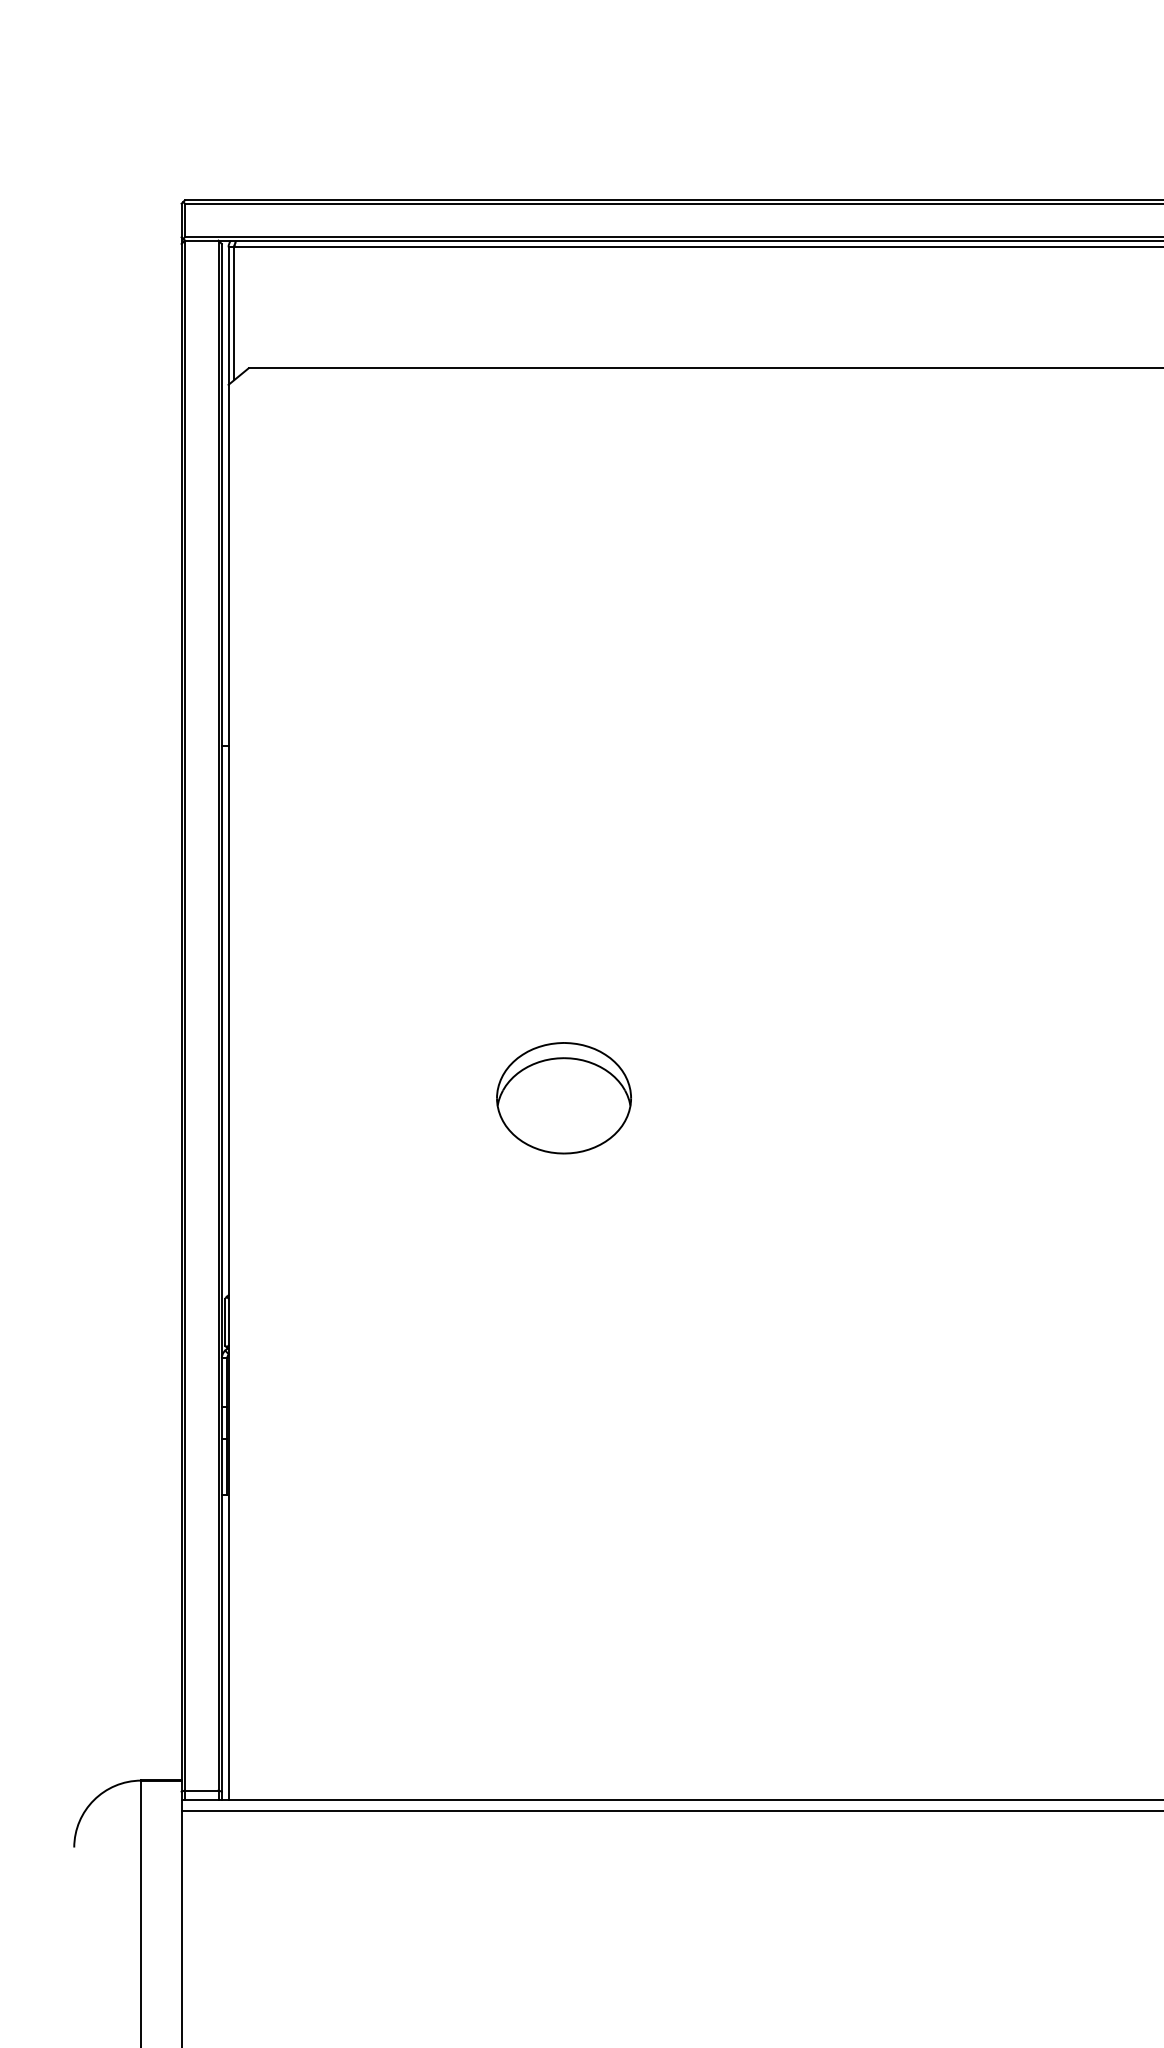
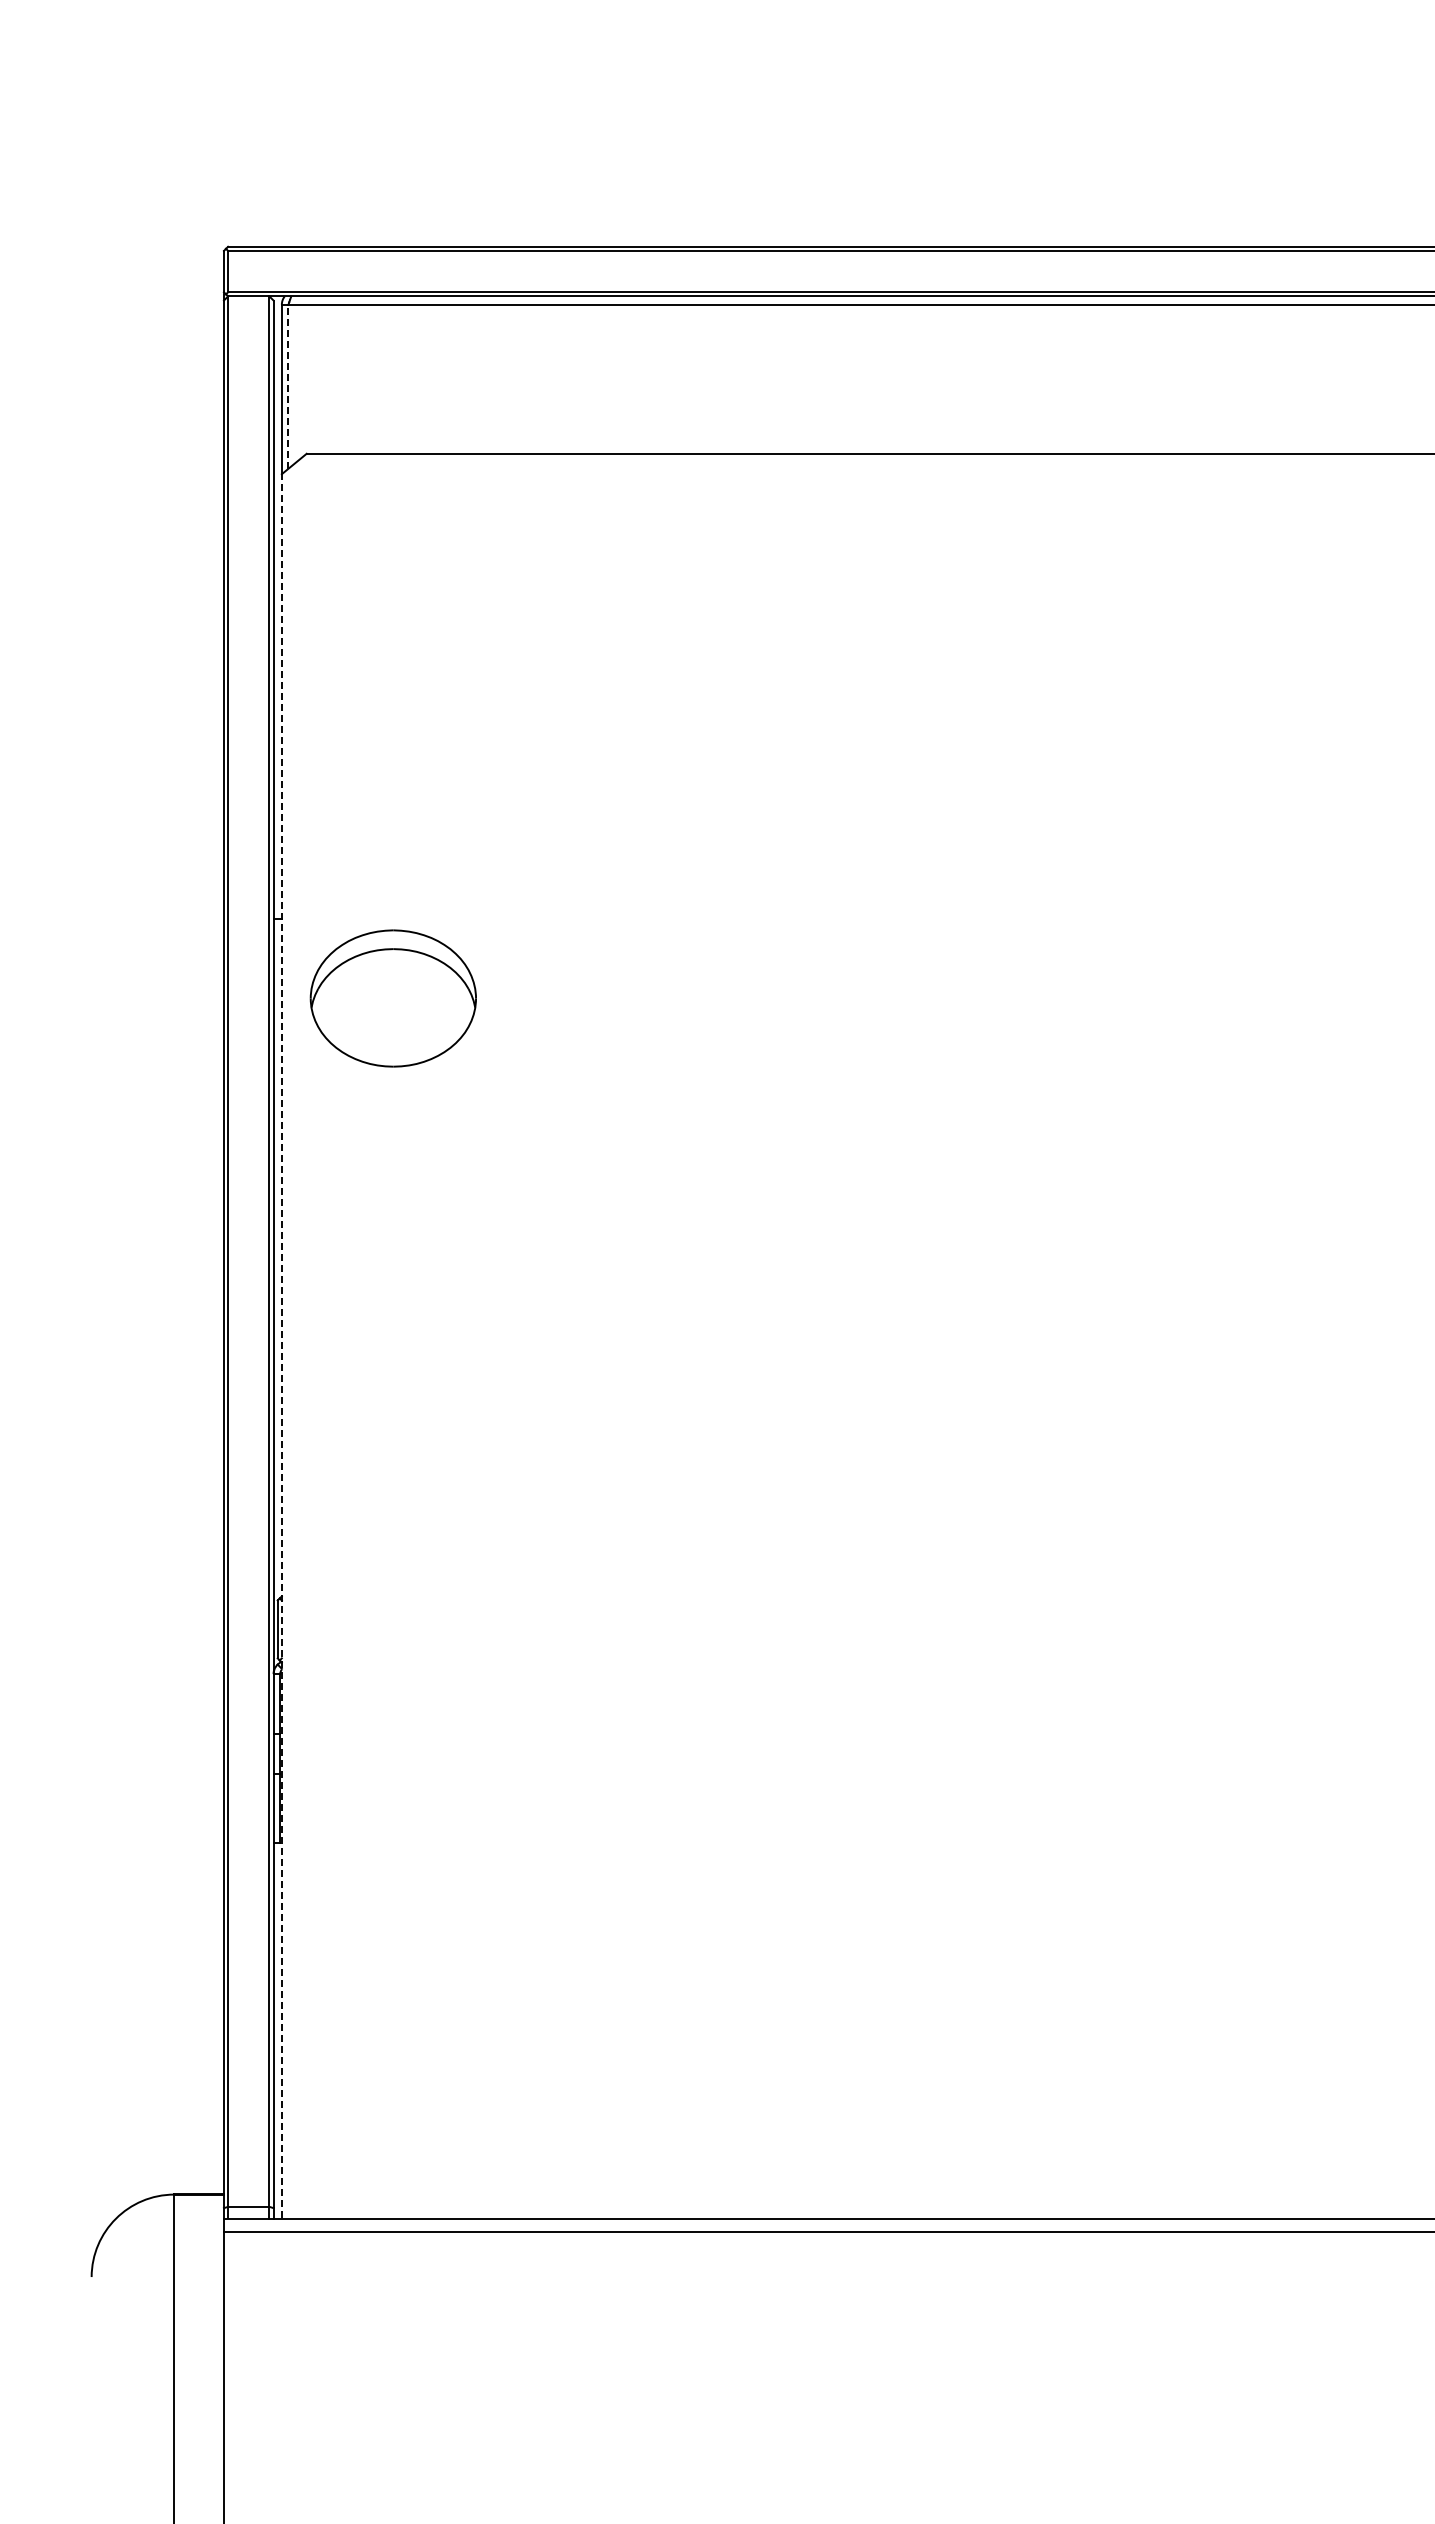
line: (233, 313) -> (288, 386), solid -> dashed
line: (228, 1091) -> (281, 1345), solid -> dashed
part: (563, 1098) -> (392, 998), moved

